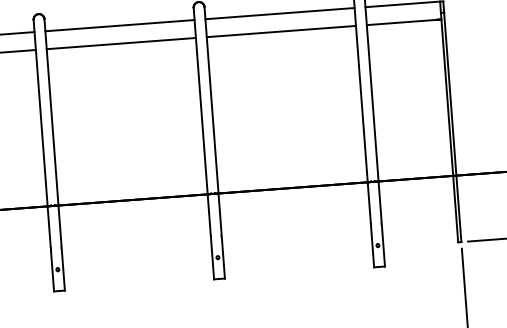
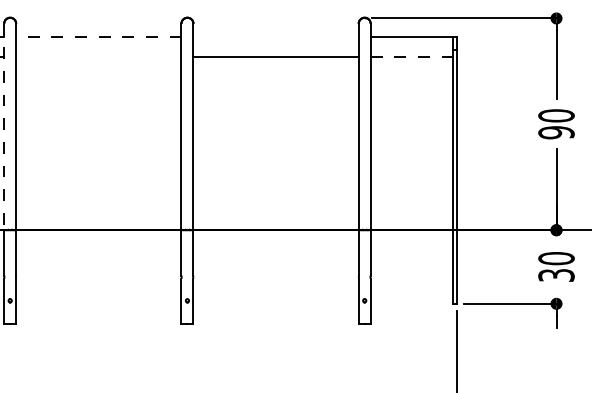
line: (279, 13) -> (275, 37), removed
line: (401, 22) -> (409, 57), solid -> dashed
line: (119, 25) -> (98, 37), solid -> dashed
line: (121, 44) -> (98, 57), removed
line: (40, 113) -> (4, 127), solid -> dashed

